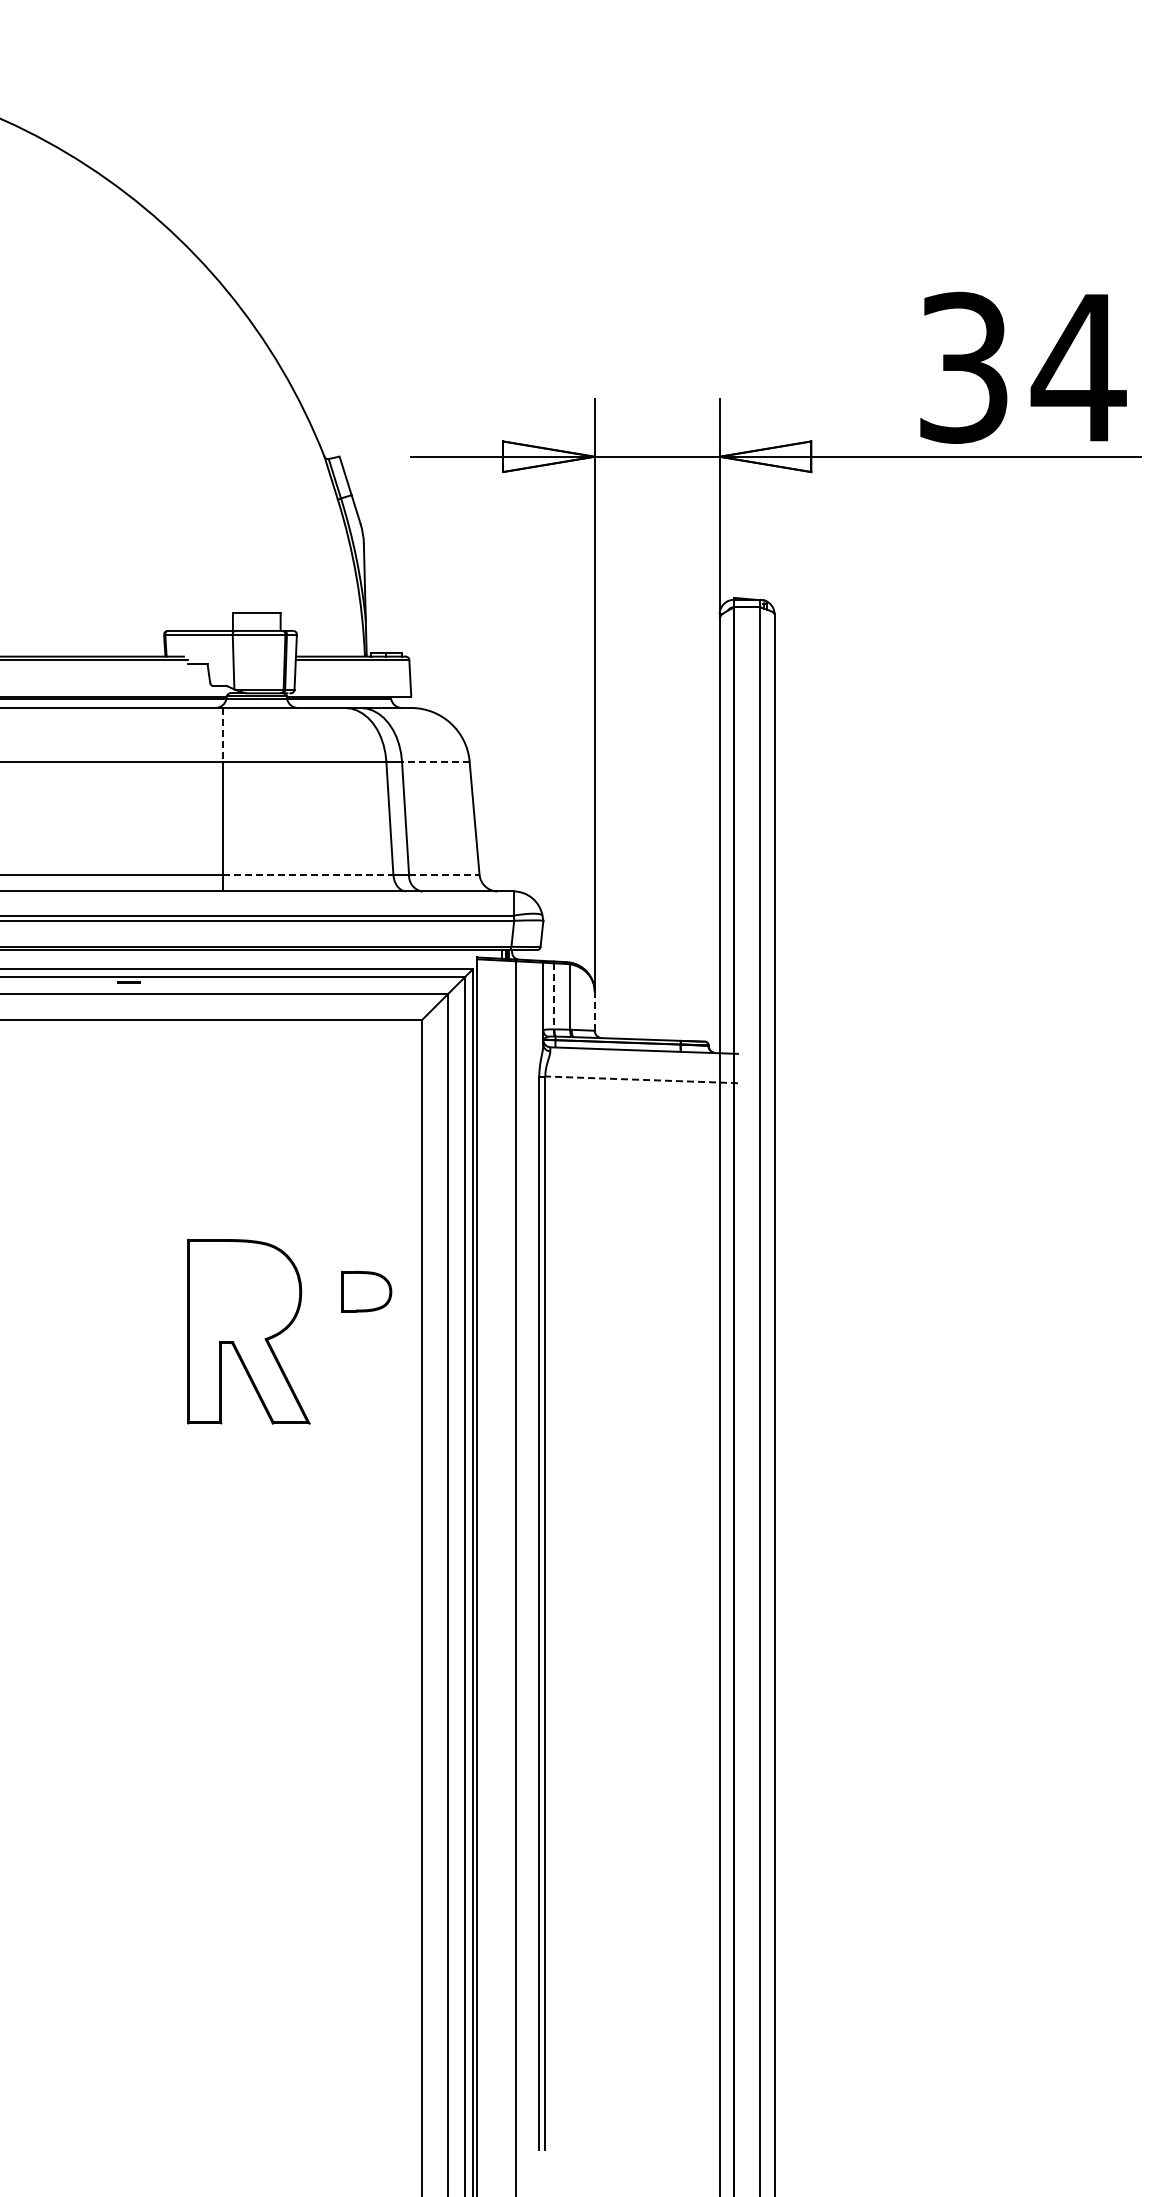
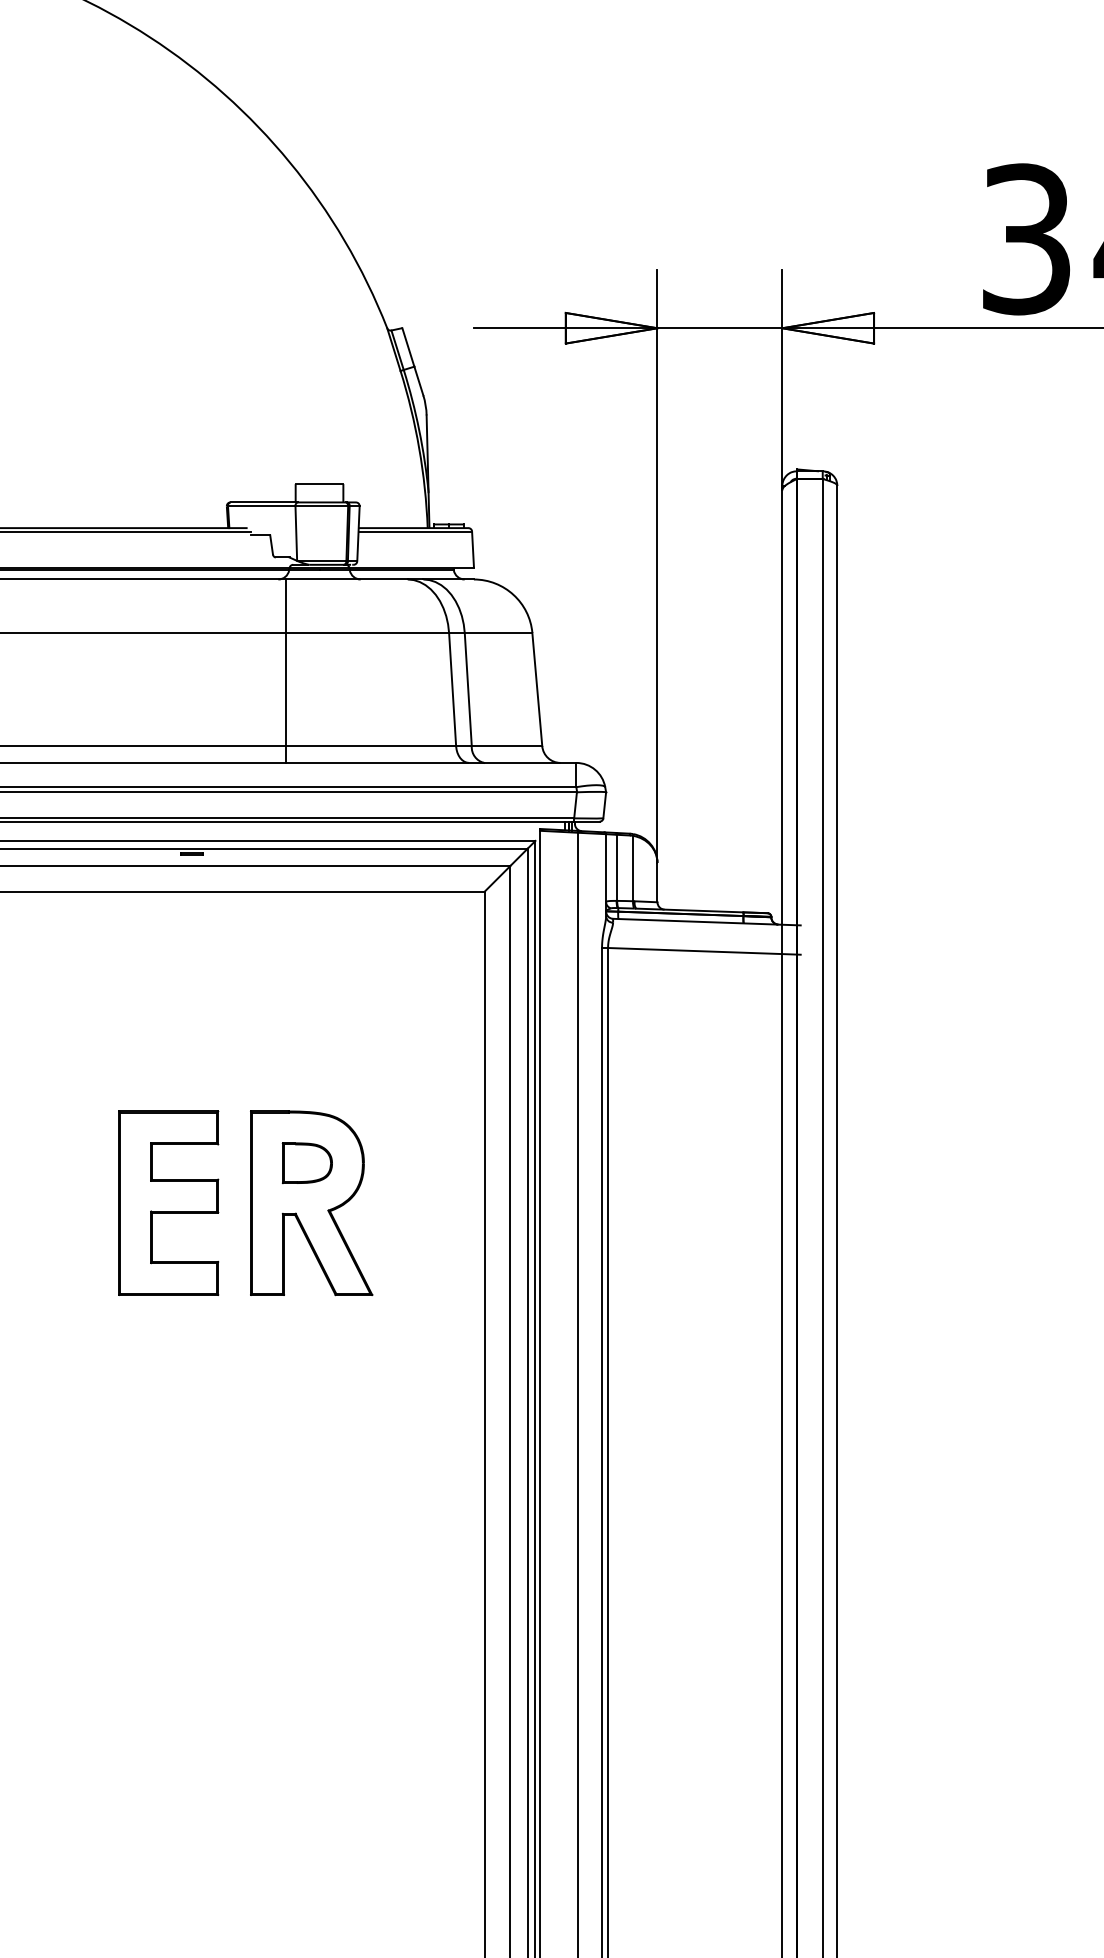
line: (223, 734) -> (286, 606), dashed -> solid
line: (435, 761) -> (498, 633), dashed -> solid
line: (308, 874) -> (371, 746), dashed -> solid
line: (444, 874) -> (507, 746), dashed -> solid
line: (553, 996) -> (616, 868), dashed -> solid
line: (594, 1011) -> (657, 883), dashed -> solid
line: (641, 1079) -> (704, 951), dashed -> solid
part: (366, 1291) -> (307, 1163), moved
part: (105, 1331) -> (168, 1203), added

